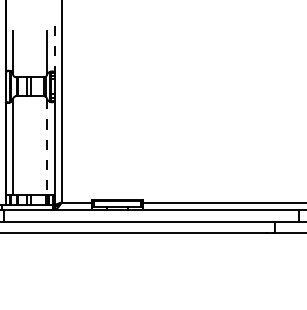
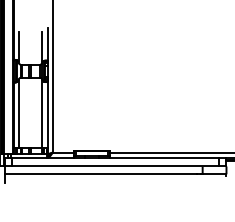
line: (54, 48) -> (47, 44), dashed -> solid
line: (47, 146) -> (42, 113), dashed -> solid

